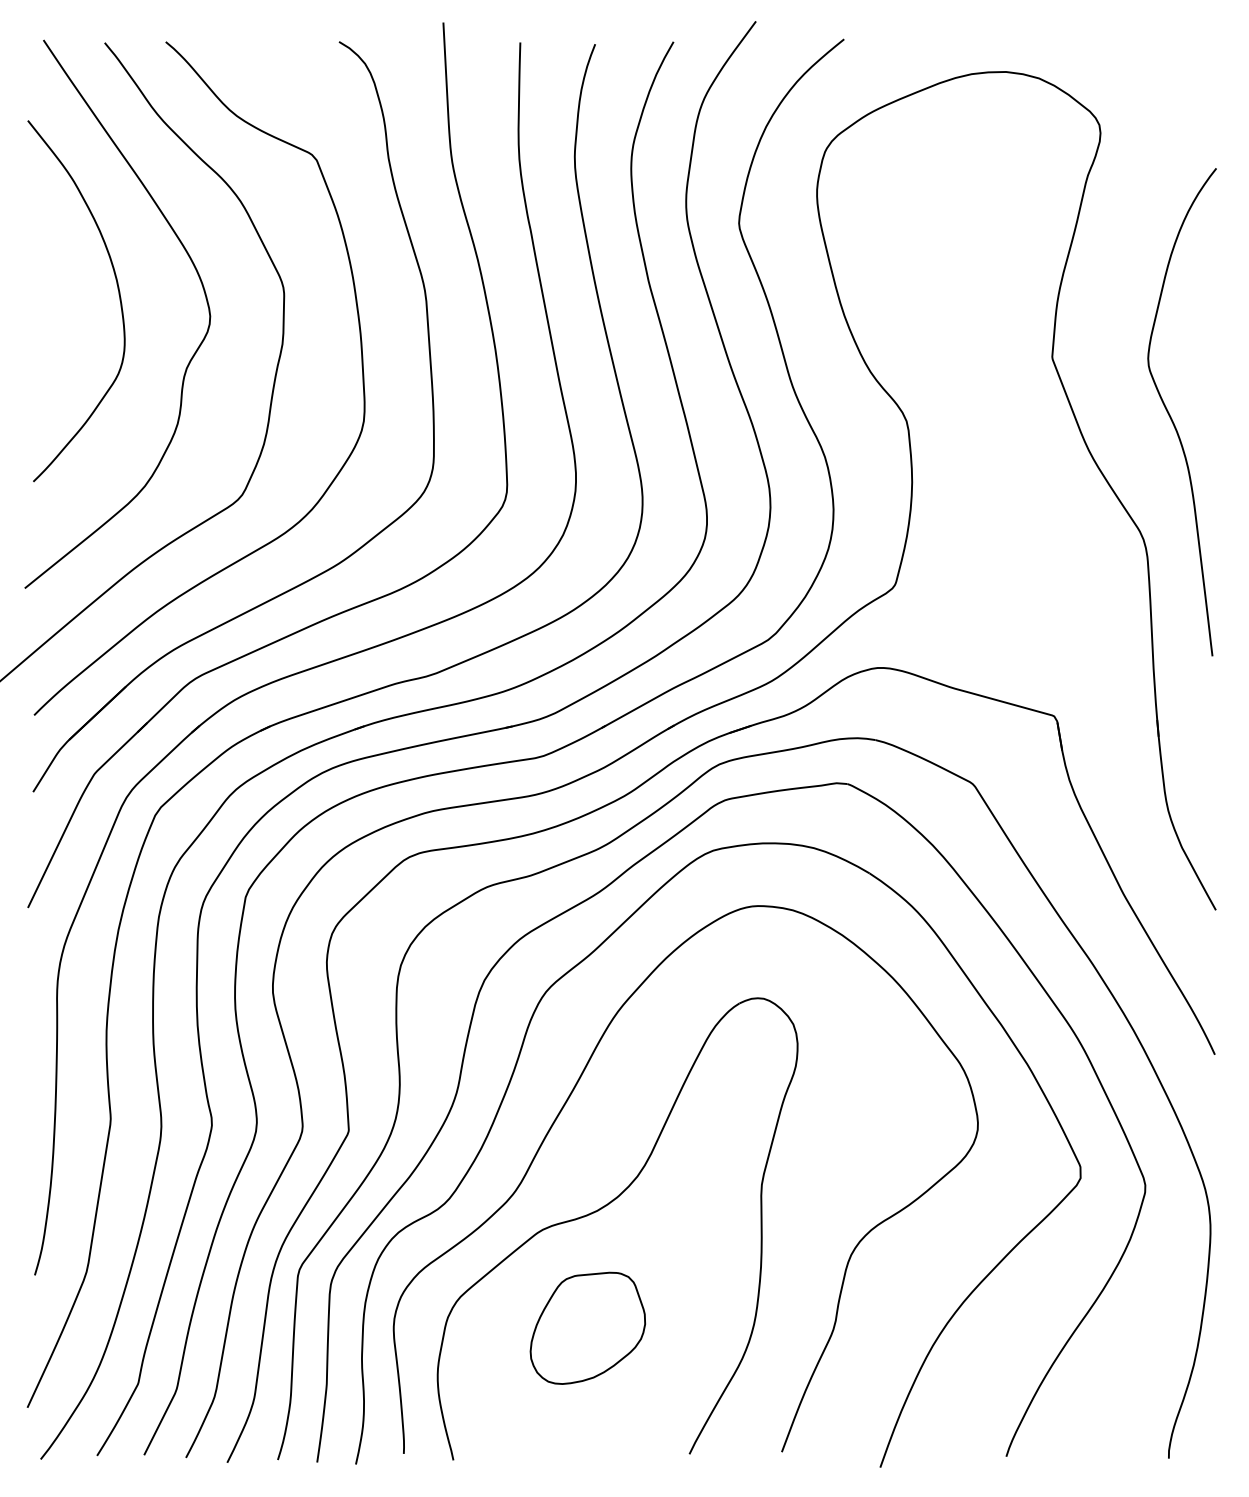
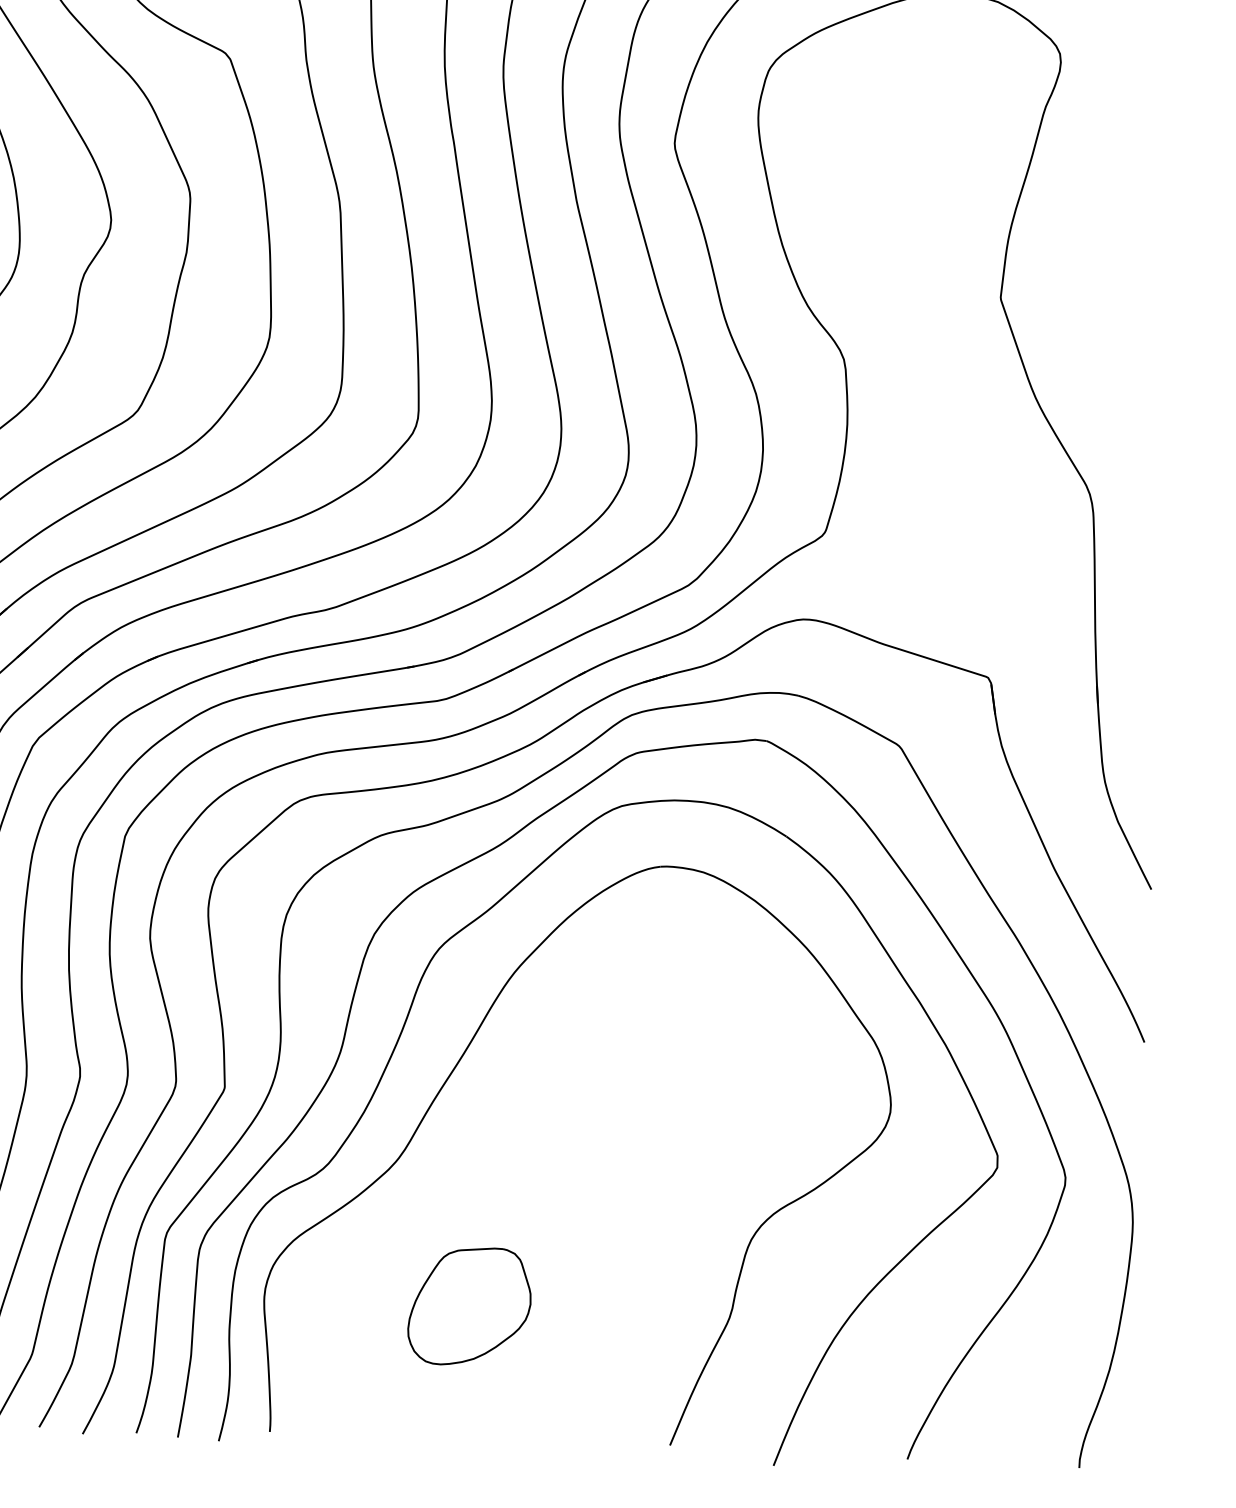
curve: (1171, 416) -> (1124, 365), removed
part: (603, 1208) -> (491, 1180), removed

